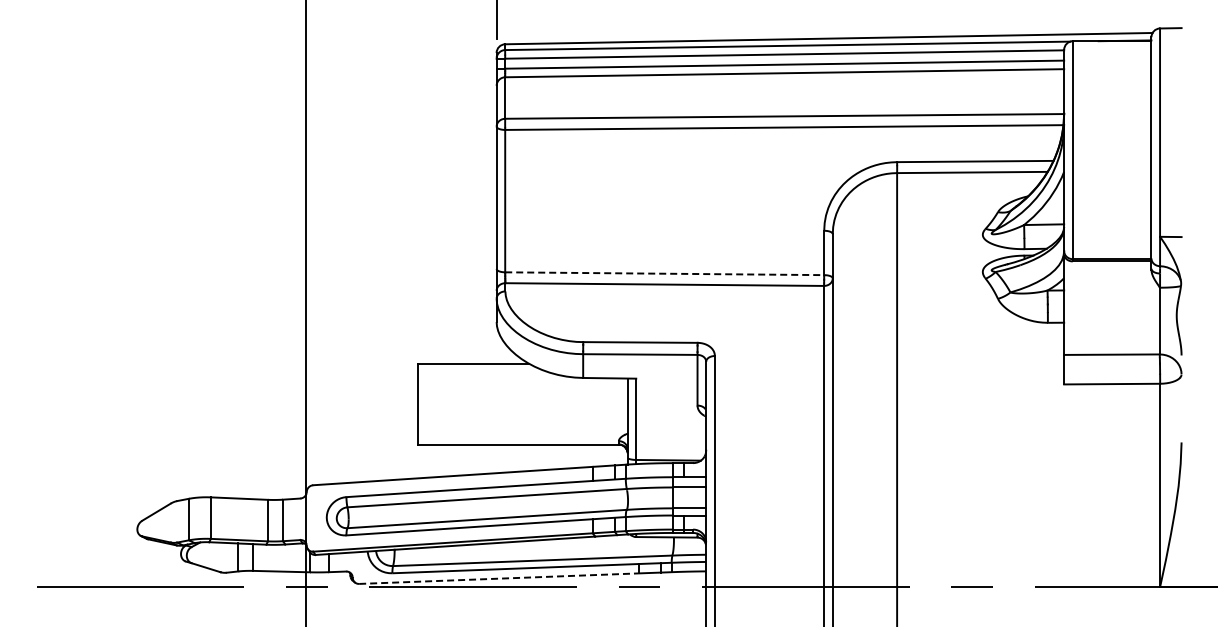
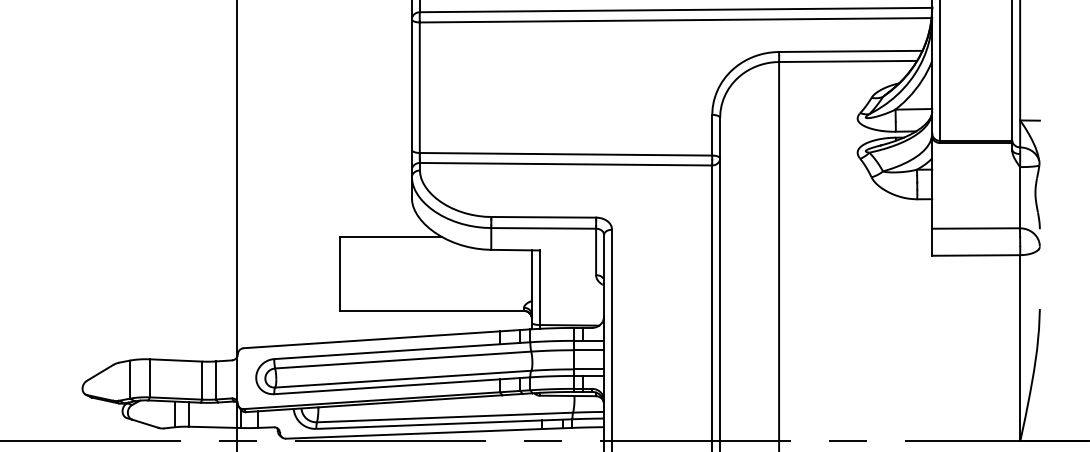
line: (664, 273) -> (565, 154), dashed -> solid
line: (498, 578) -> (413, 433), dashed -> solid

